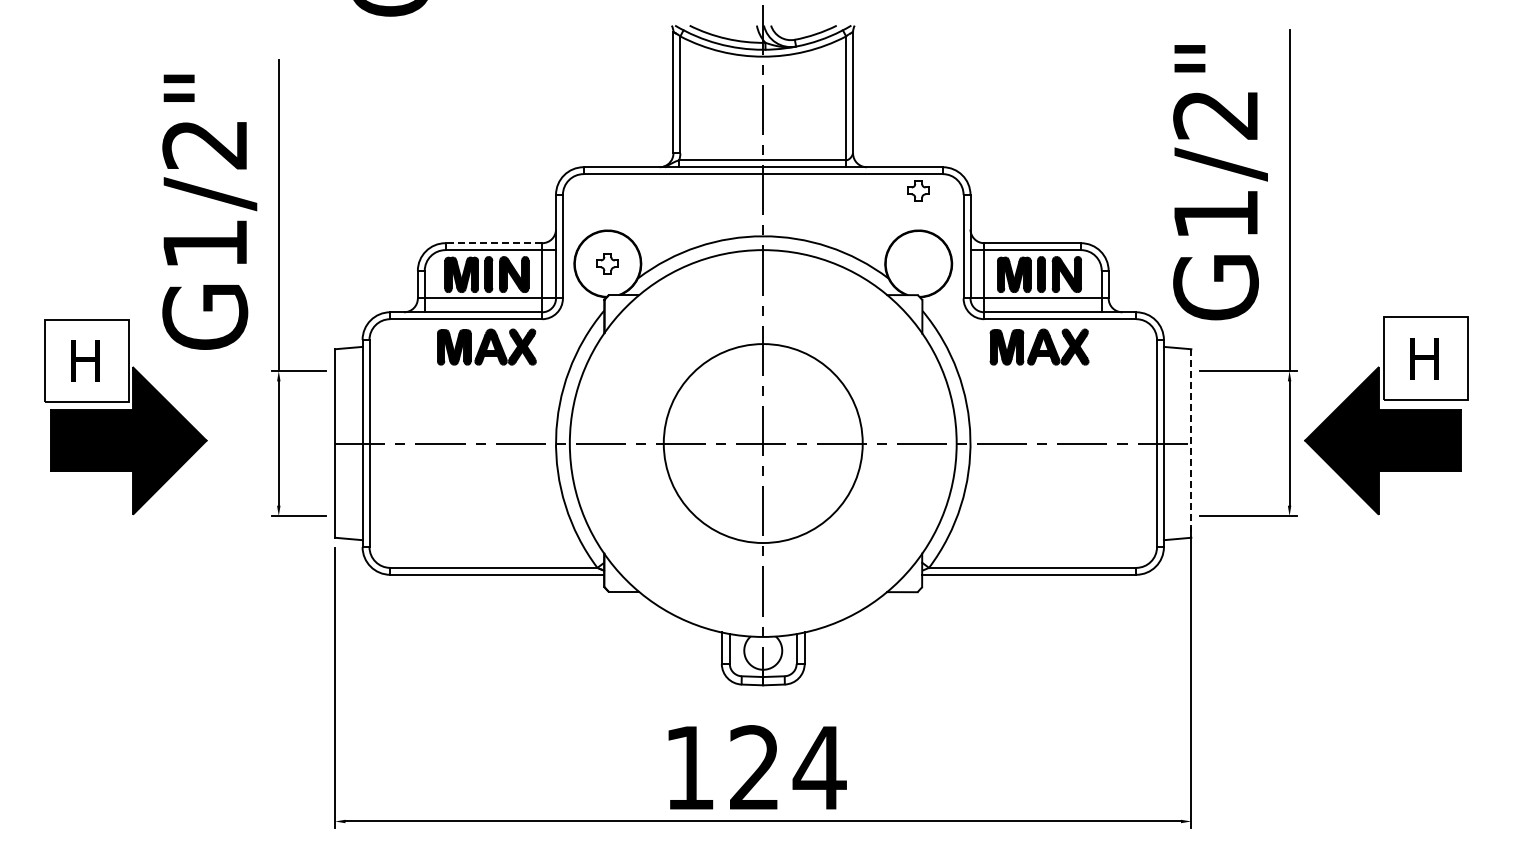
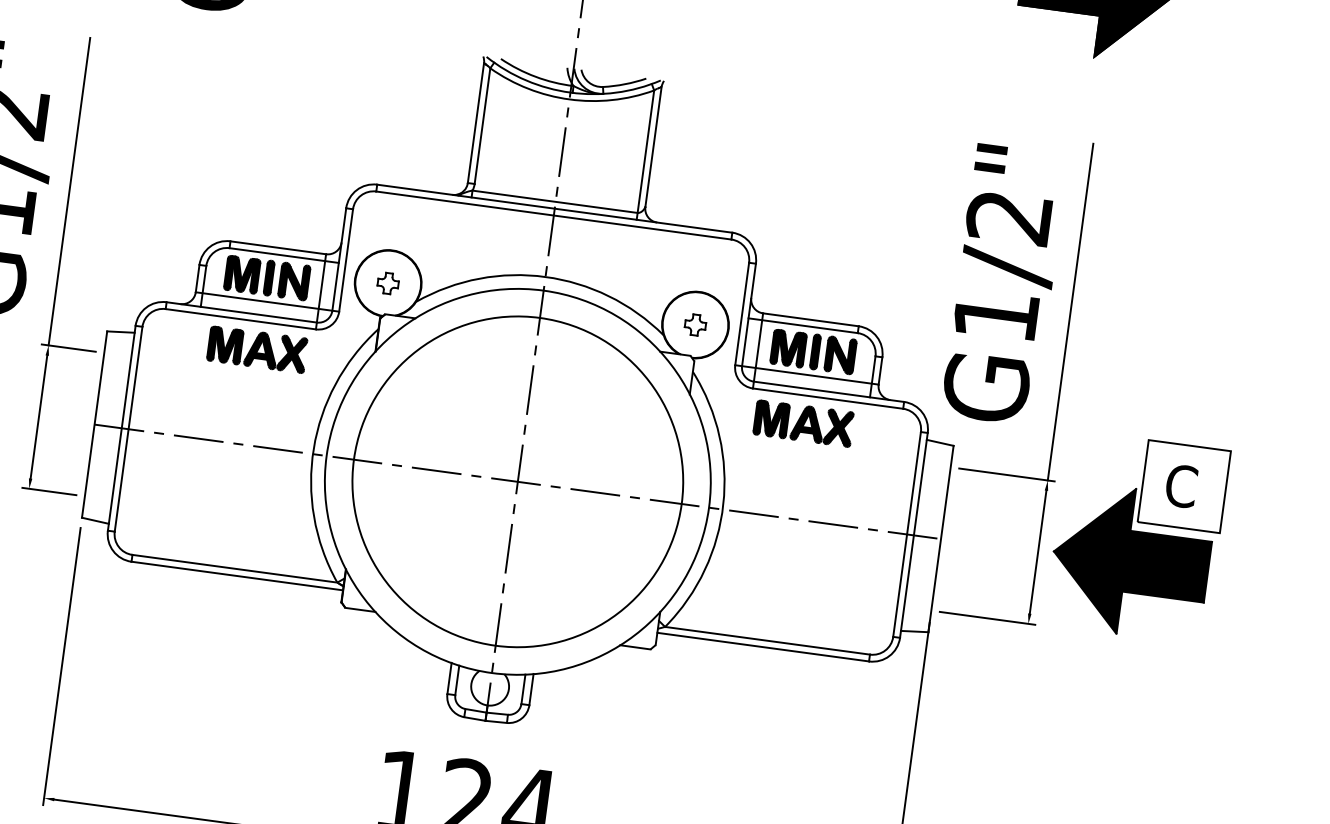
part: (918, 190) -> (695, 324), moved
line: (493, 243) -> (277, 248), dashed -> solid
text: (1423, 358) -> (1181, 486), H -> C
circle: (763, 443) -> (518, 481), size x1.67
line: (1191, 444) -> (941, 540), dashed -> solid

